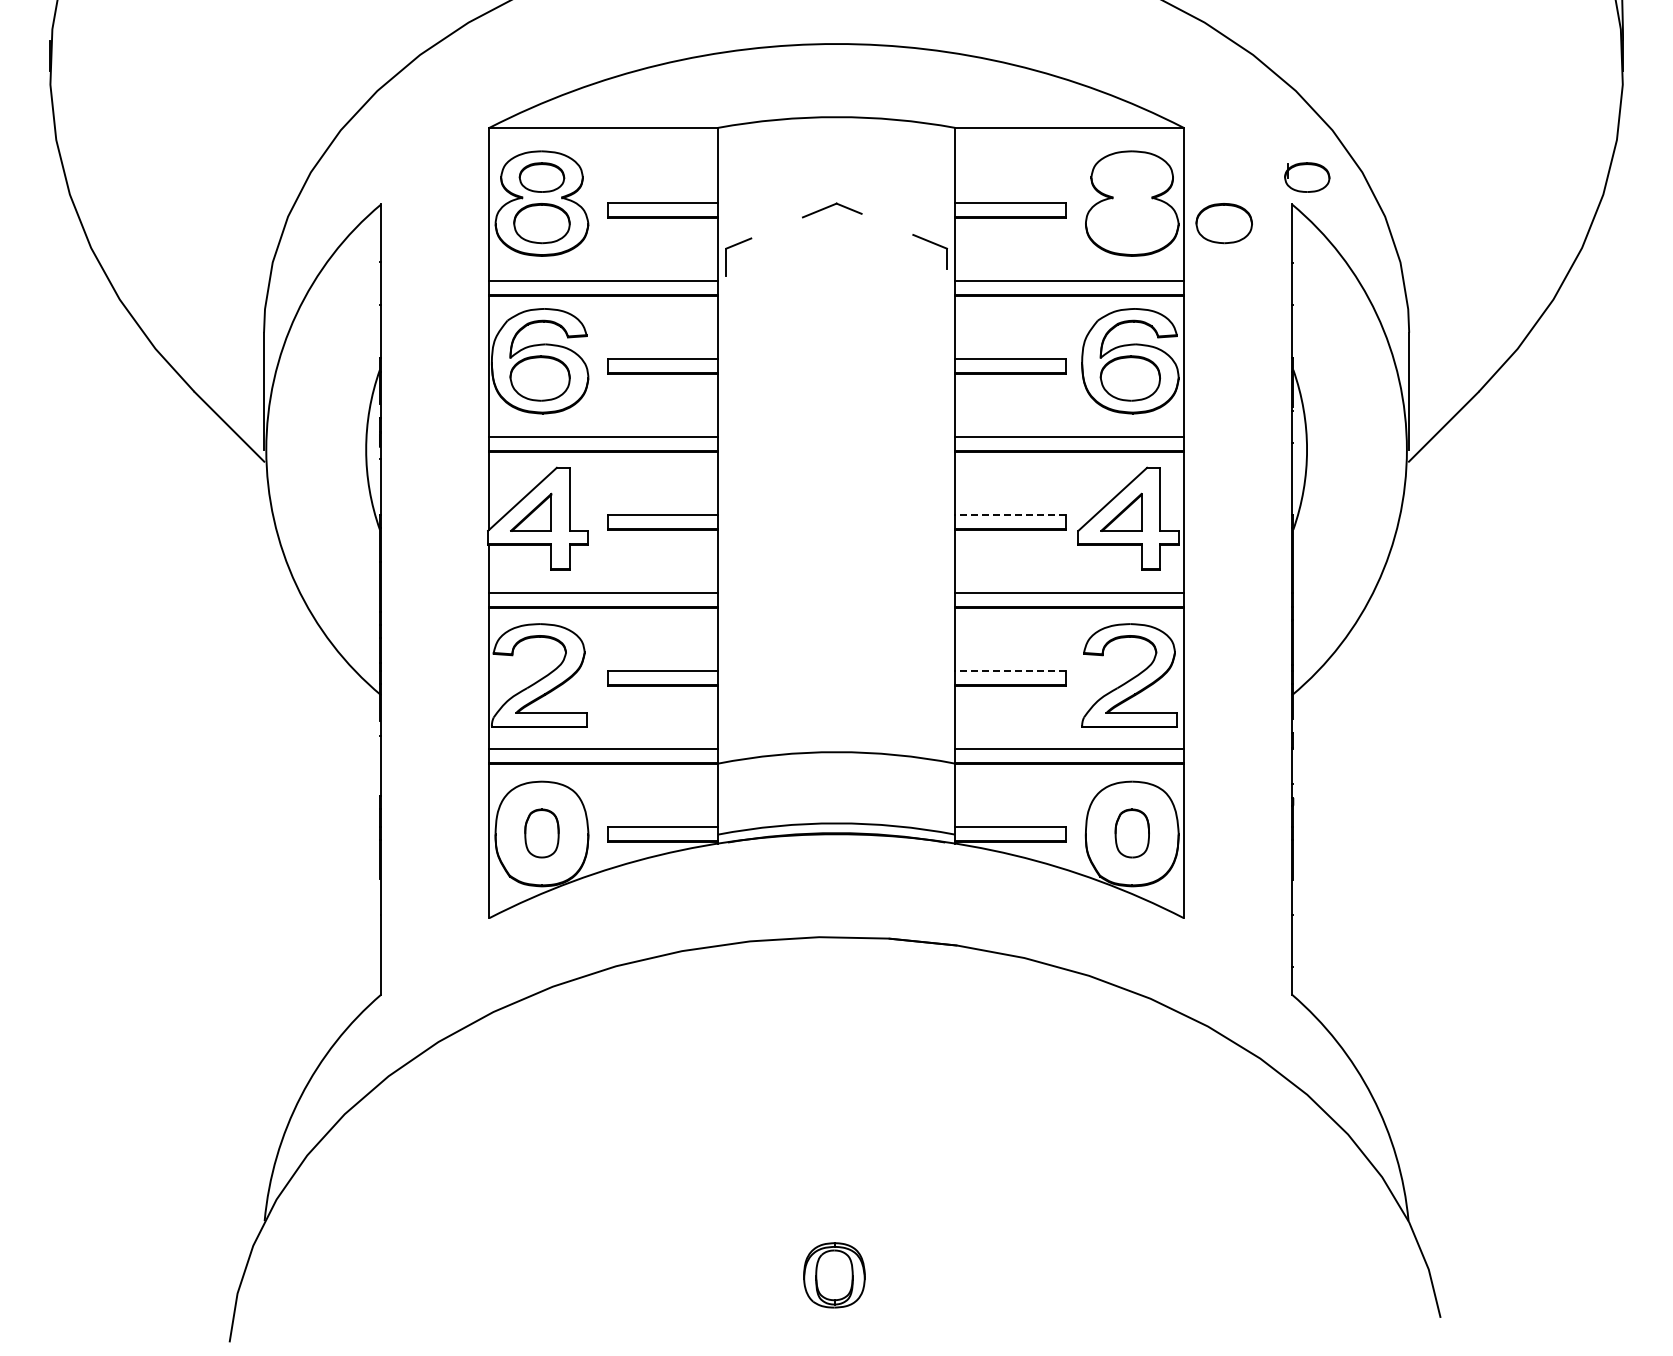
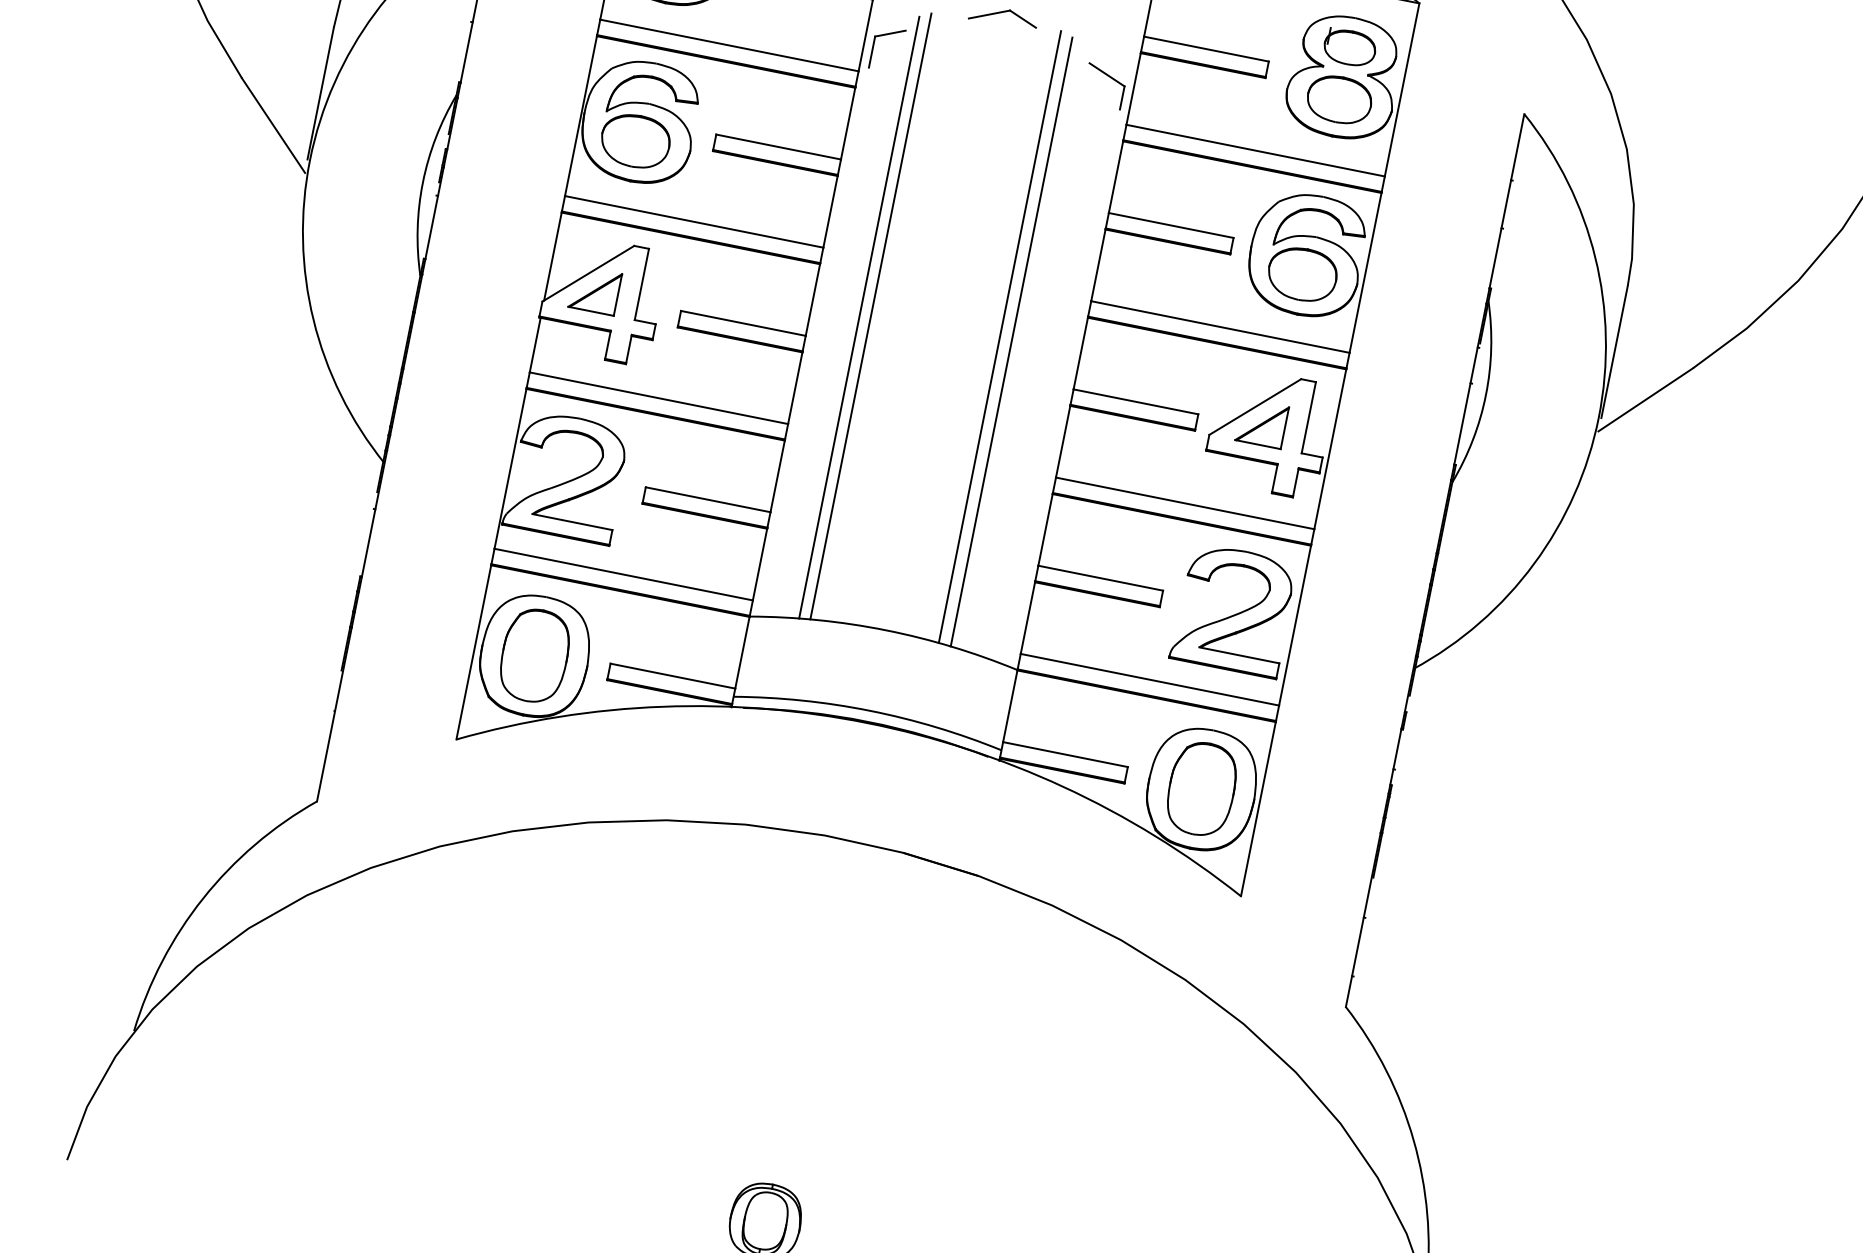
part: (1307, 177) -> (1350, 47), moved
part: (1223, 223) -> (1338, 99), moved
line: (883, 482) -> (1000, 336), added
line: (894, 485) -> (1011, 342), added
line: (770, 487) -> (871, 316), added
line: (760, 490) -> (859, 317), added
line: (1009, 515) -> (1134, 401), dashed -> solid
line: (1009, 671) -> (1099, 578), dashed -> solid
part: (541, 833) -> (534, 655), size x1.67
part: (1132, 833) -> (1202, 789), size x1.67

